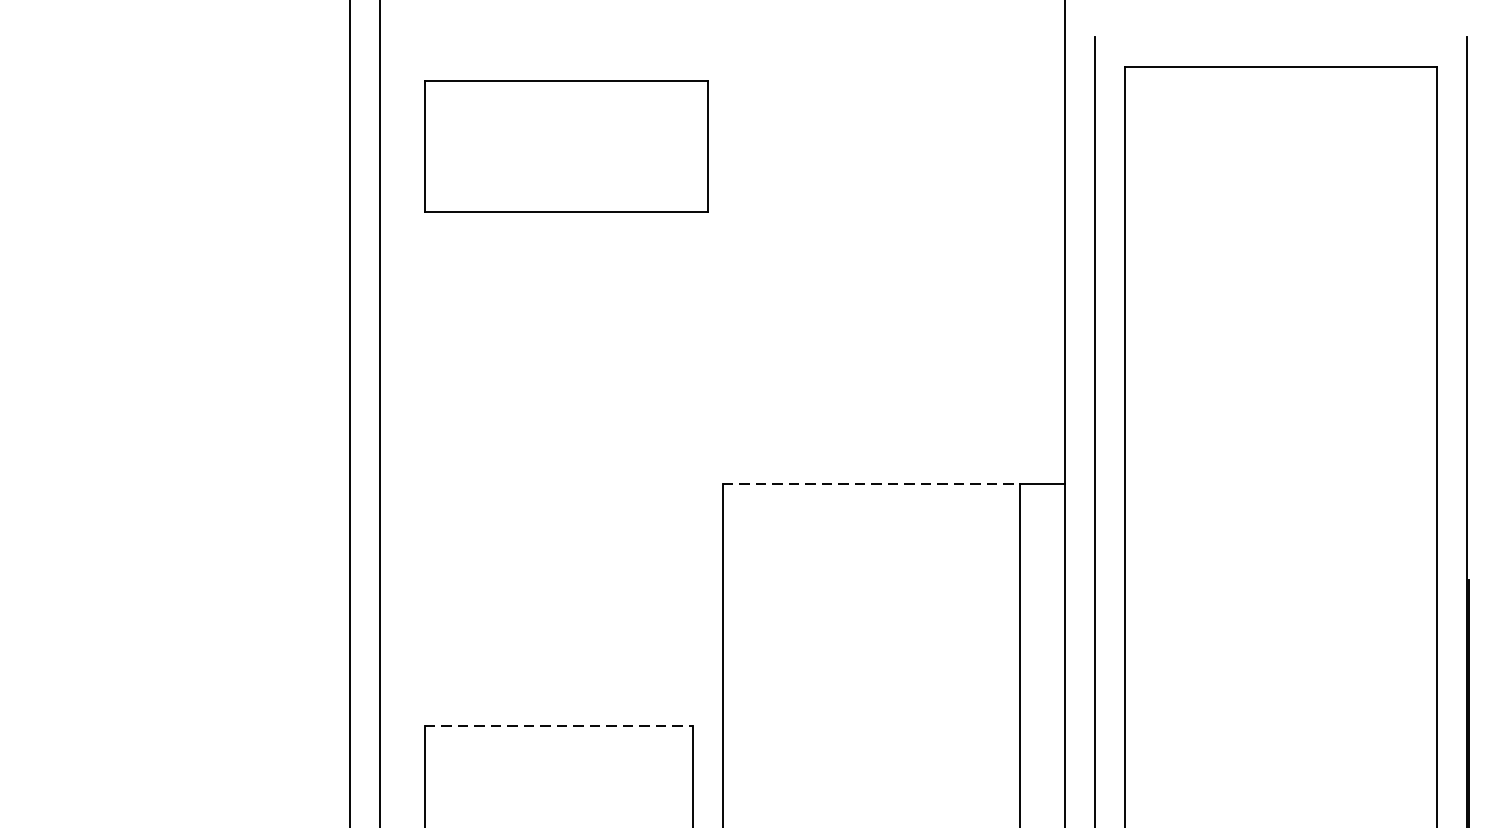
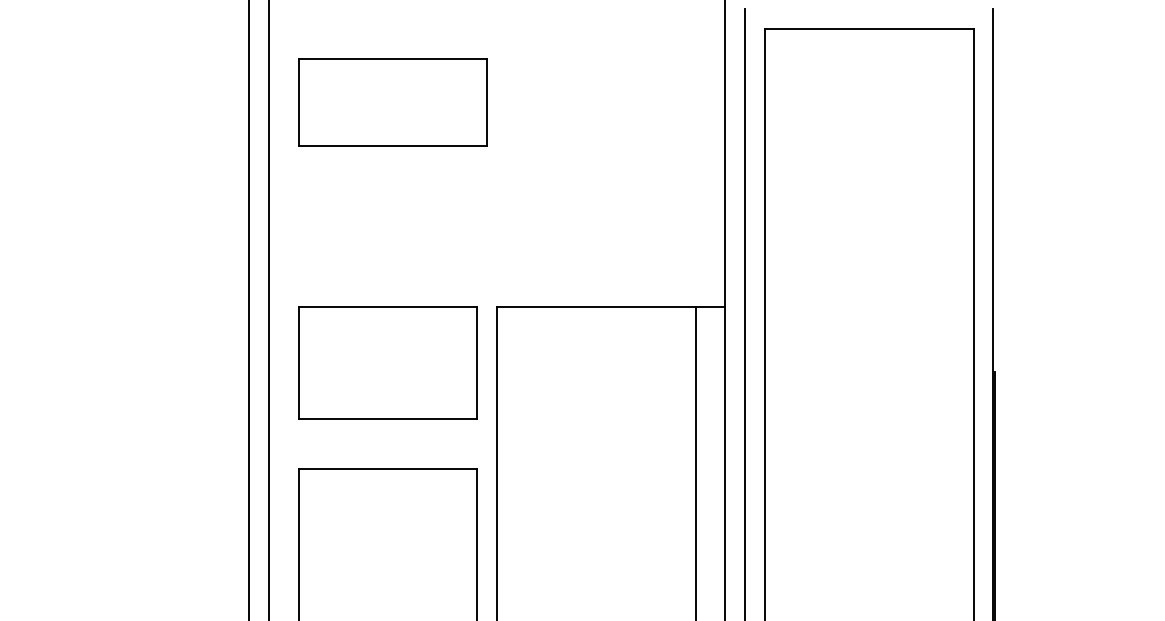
part: (565, 146) -> (392, 102), moved
line: (871, 484) -> (596, 307), dashed -> solid
part: (558, 566) -> (387, 362), added
line: (559, 725) -> (388, 468), dashed -> solid

